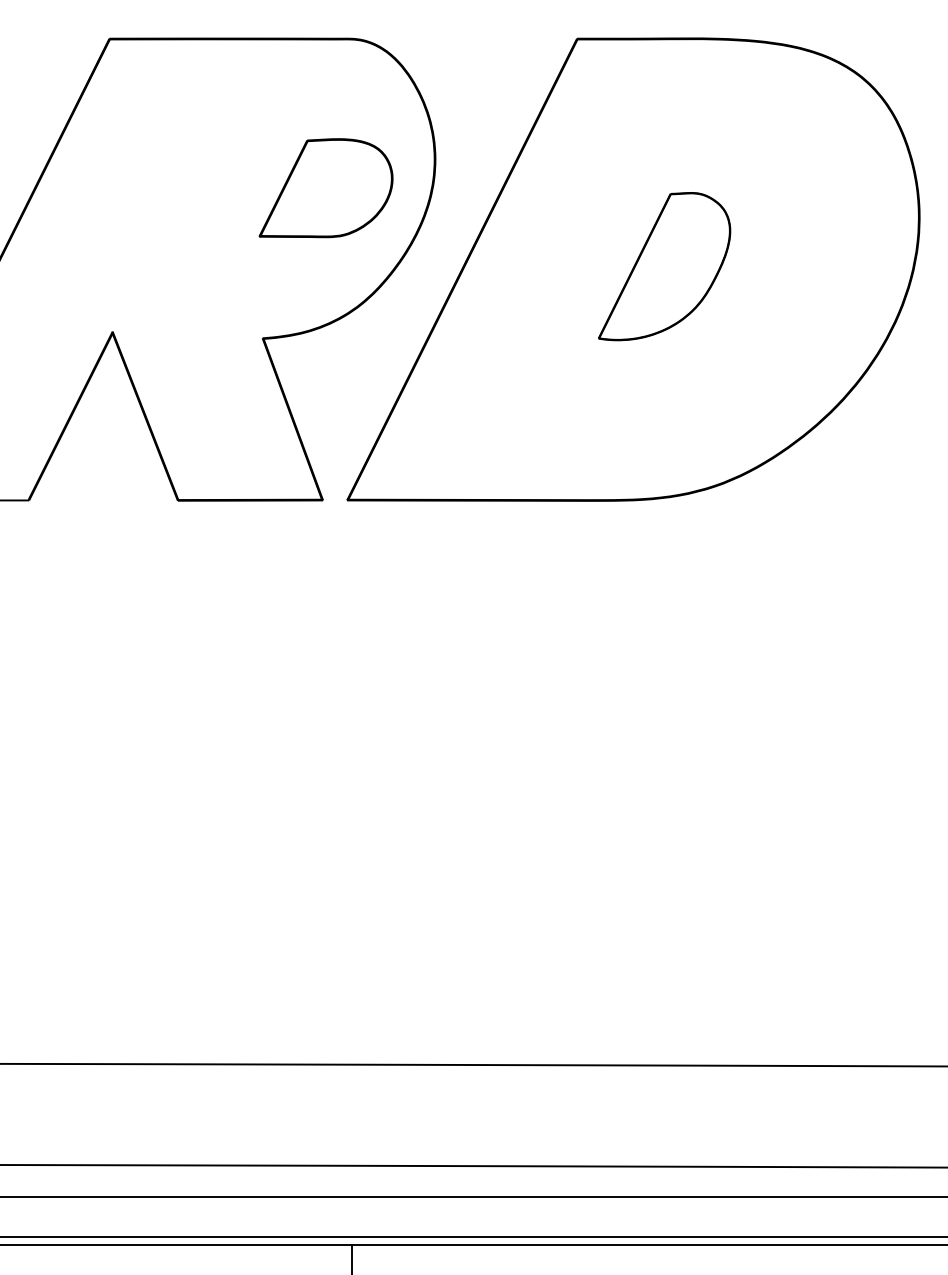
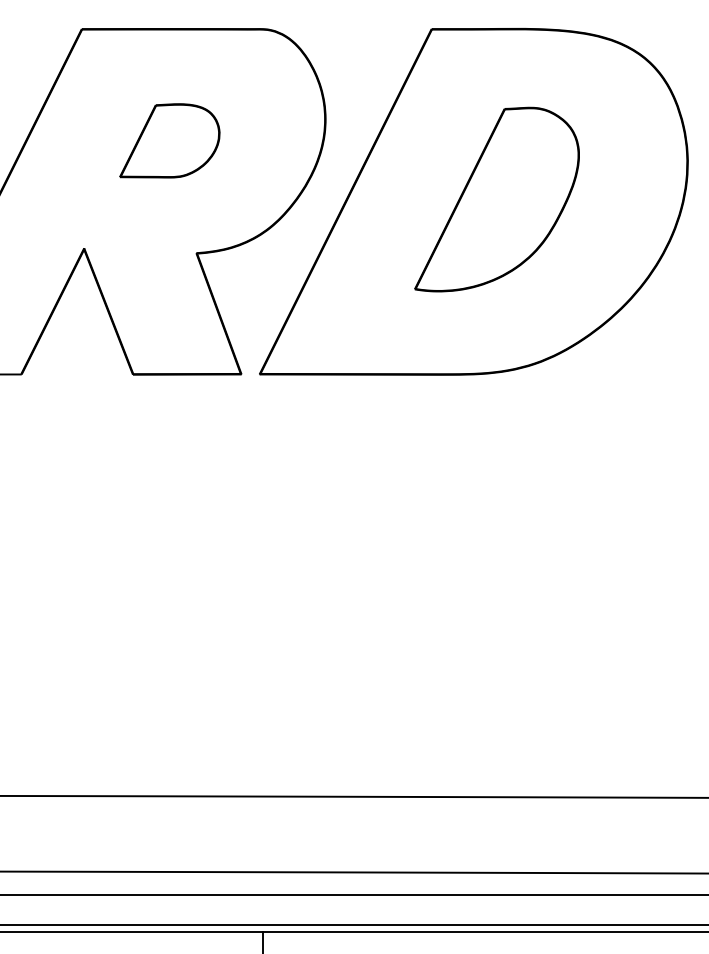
part: (325, 187) -> (169, 140), moved
part: (663, 266) -> (496, 199), size x1.67

